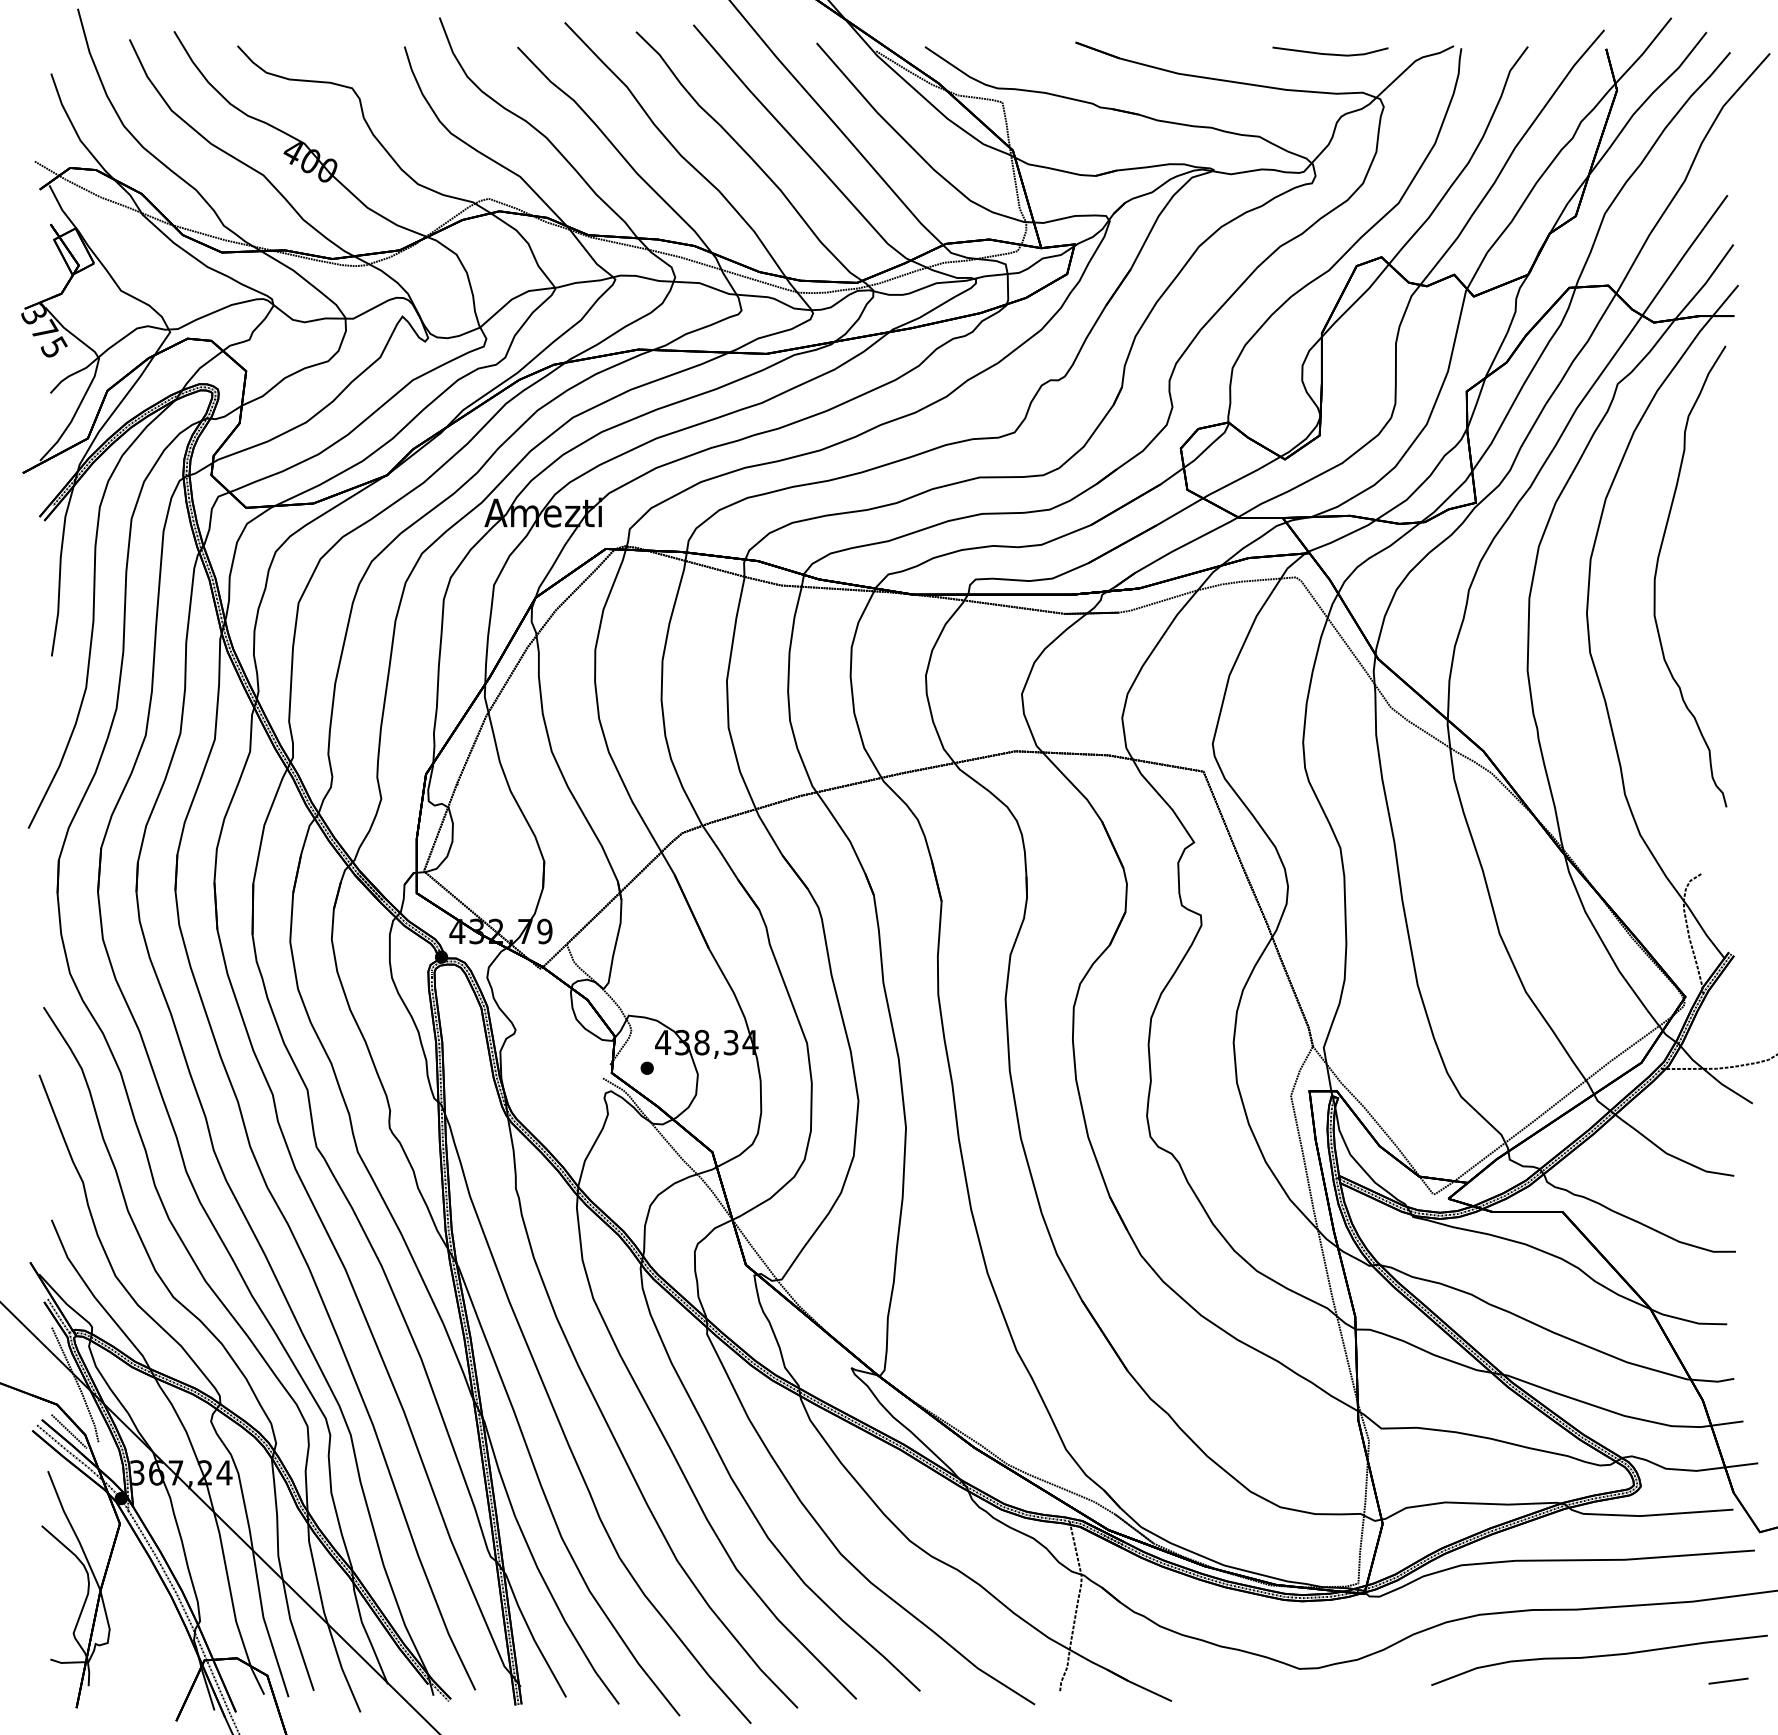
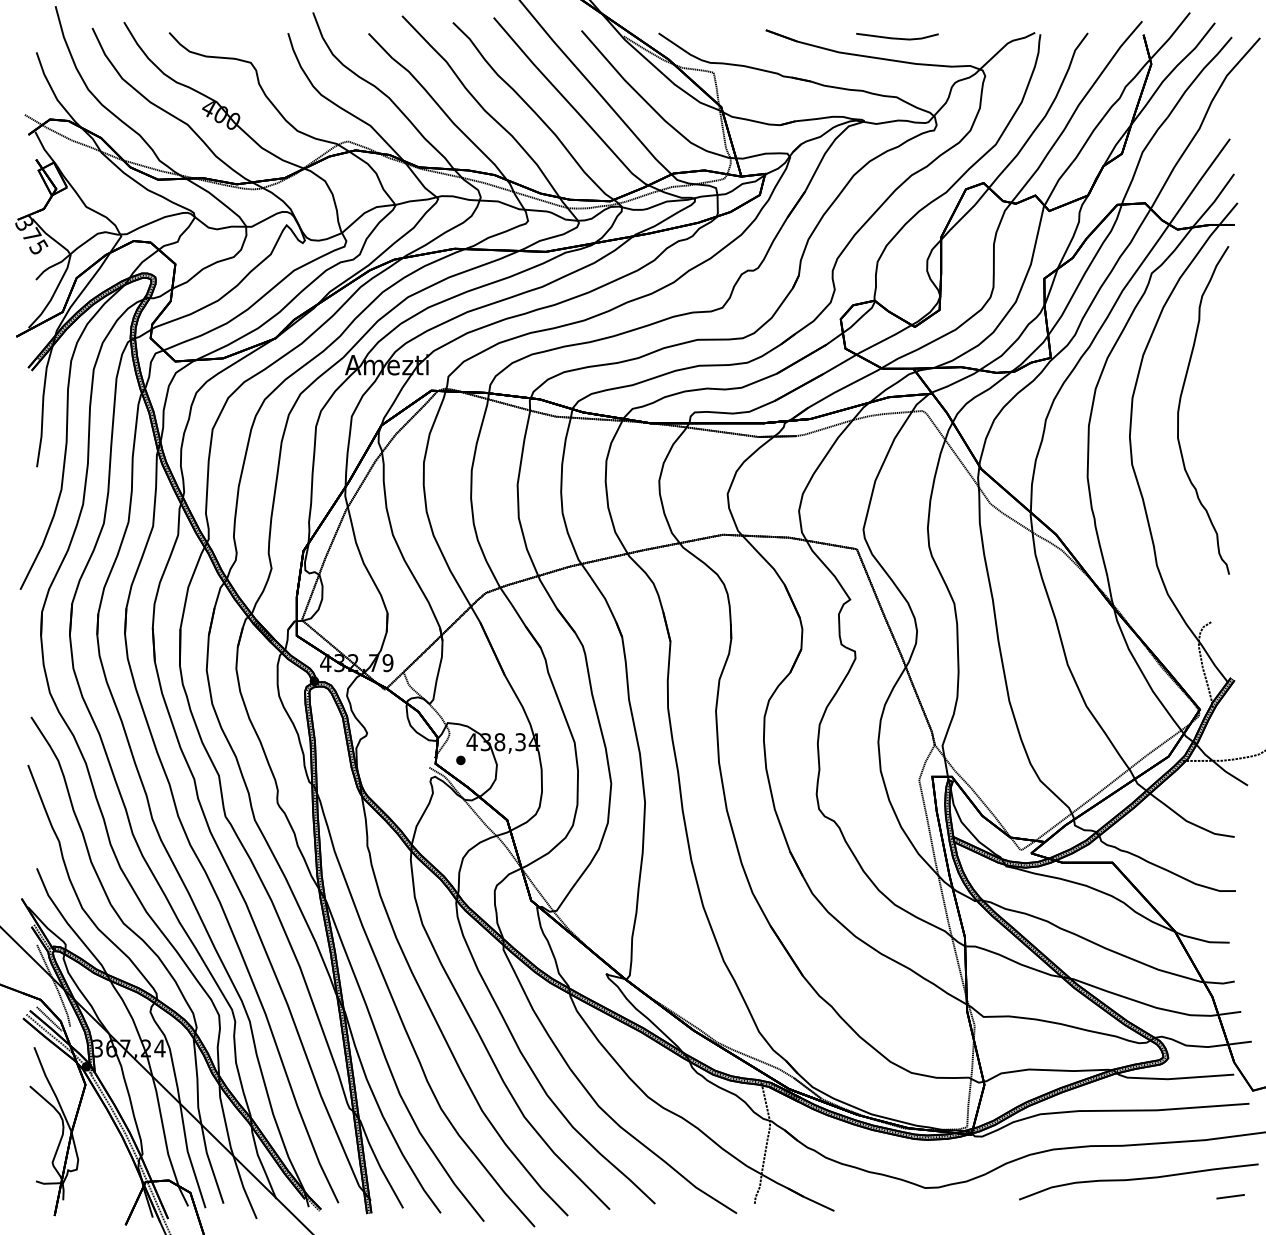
line: (1330, 53) -> (897, 38), moved

